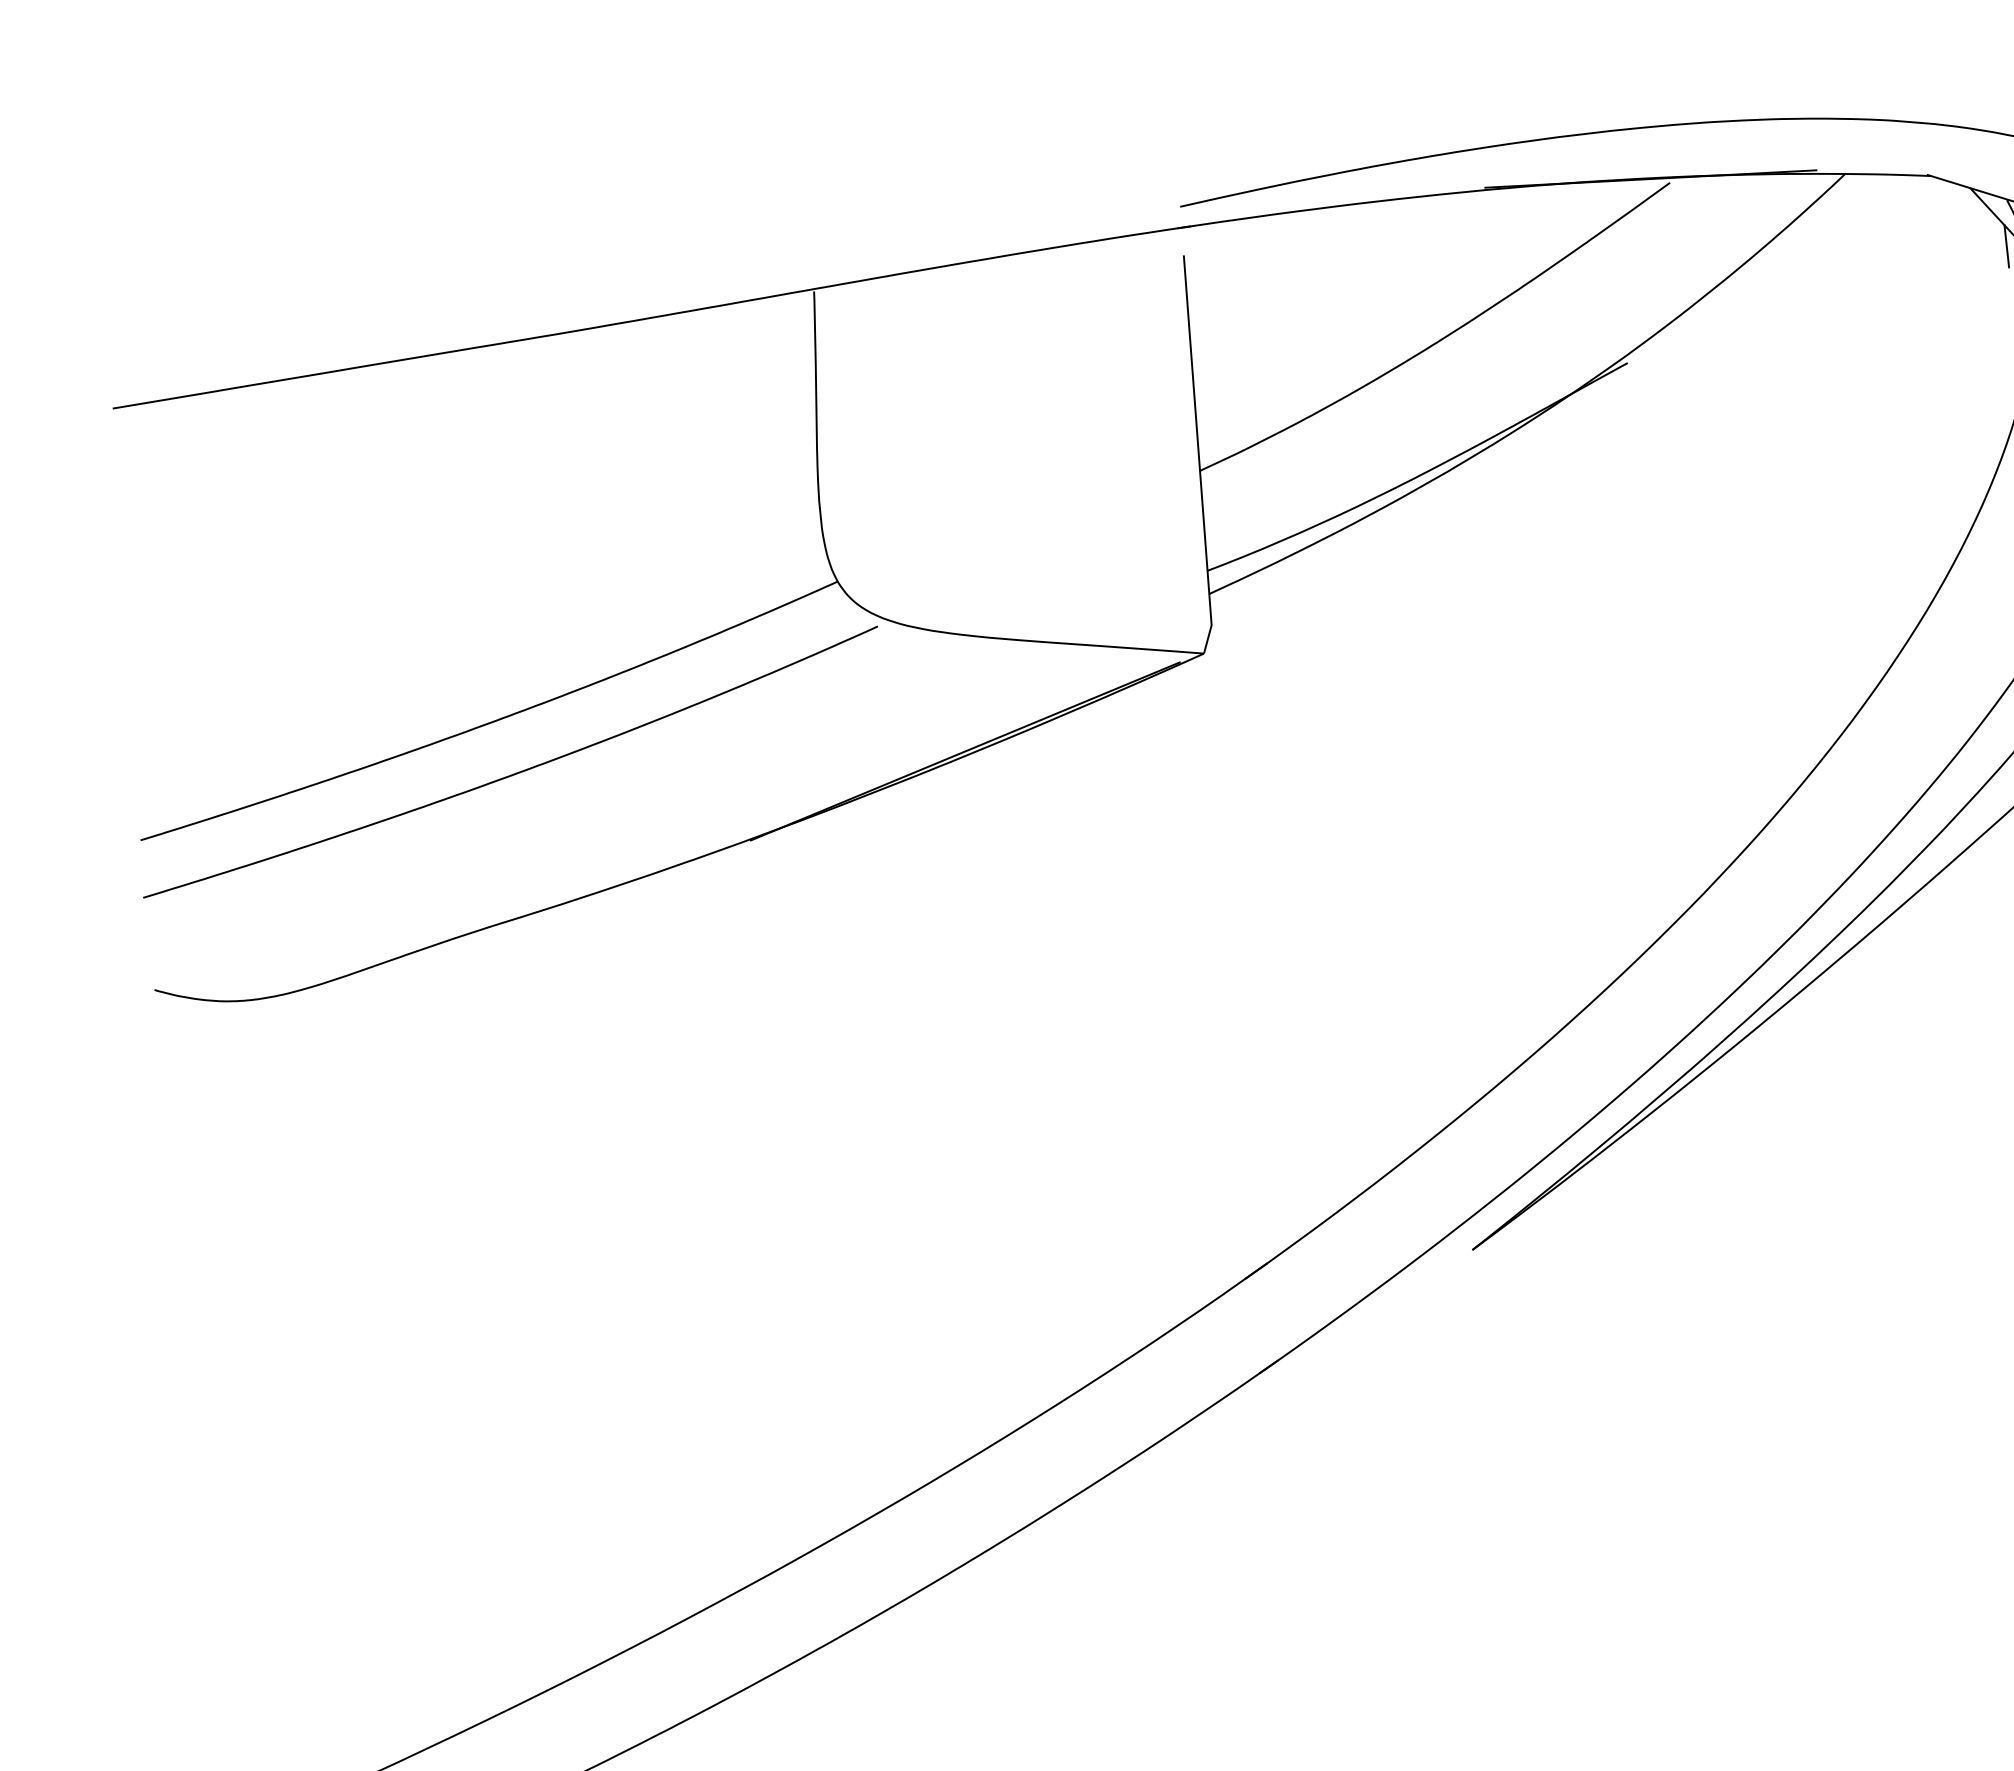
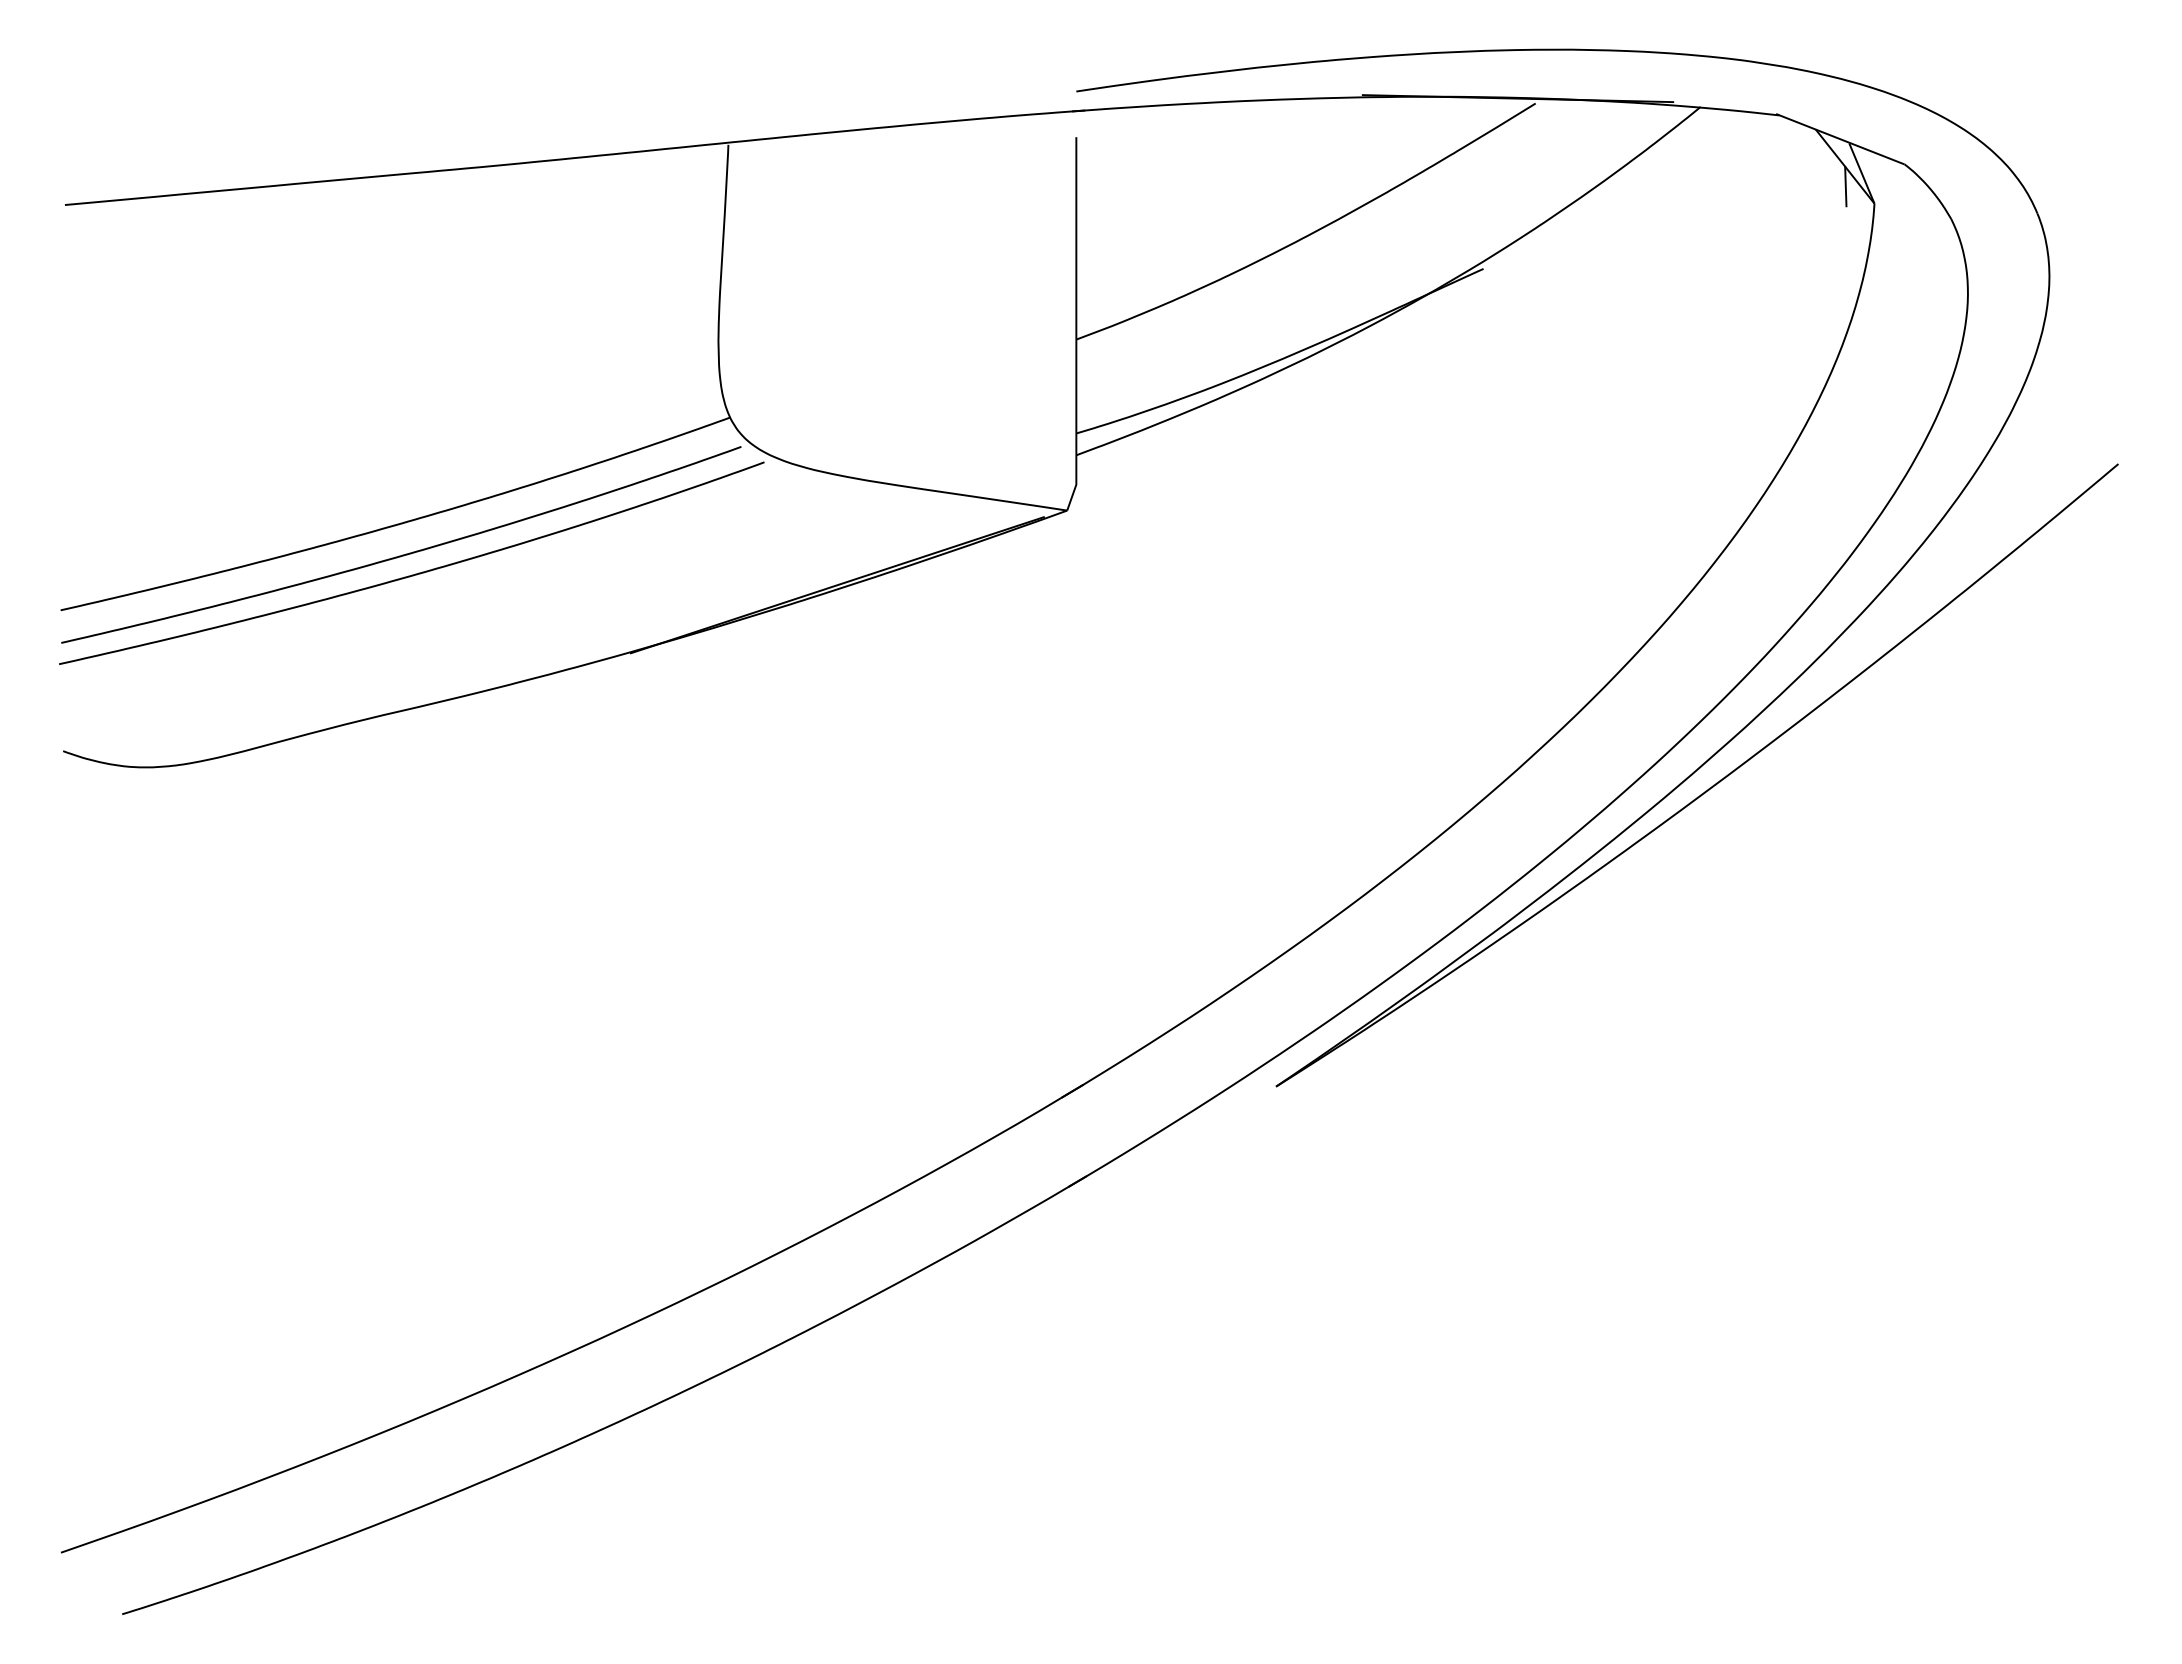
curve: (503, 752) -> (405, 553), added

